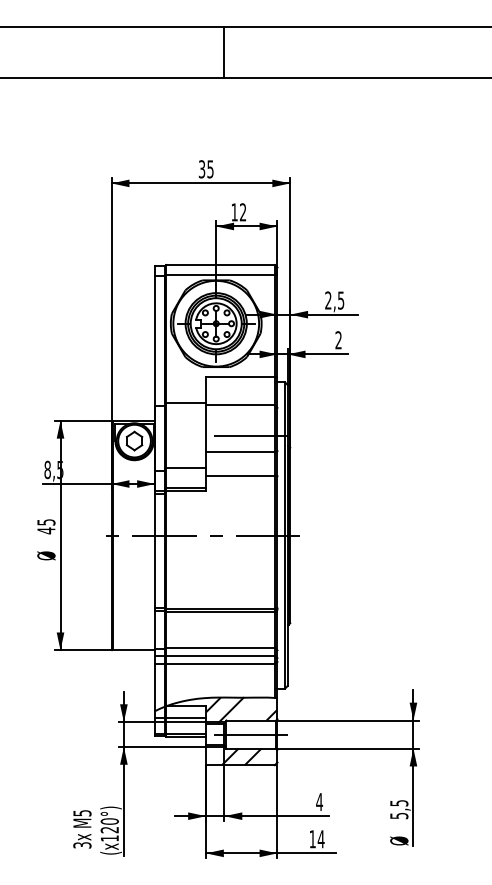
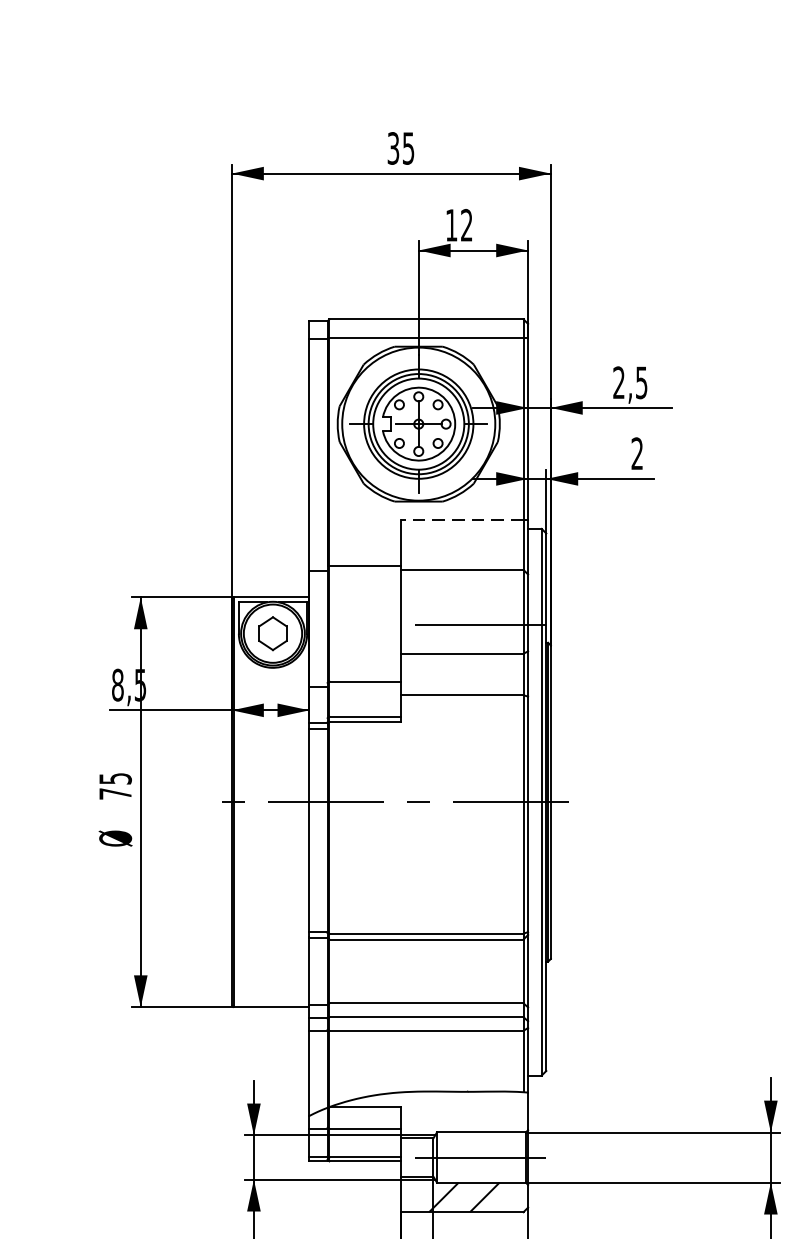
line: (239, 377) -> (460, 520), solid -> dashed
text: (46, 530) -> (115, 793), 45 -> 75
hatch: (221, 710) -> (428, 1114), removed

